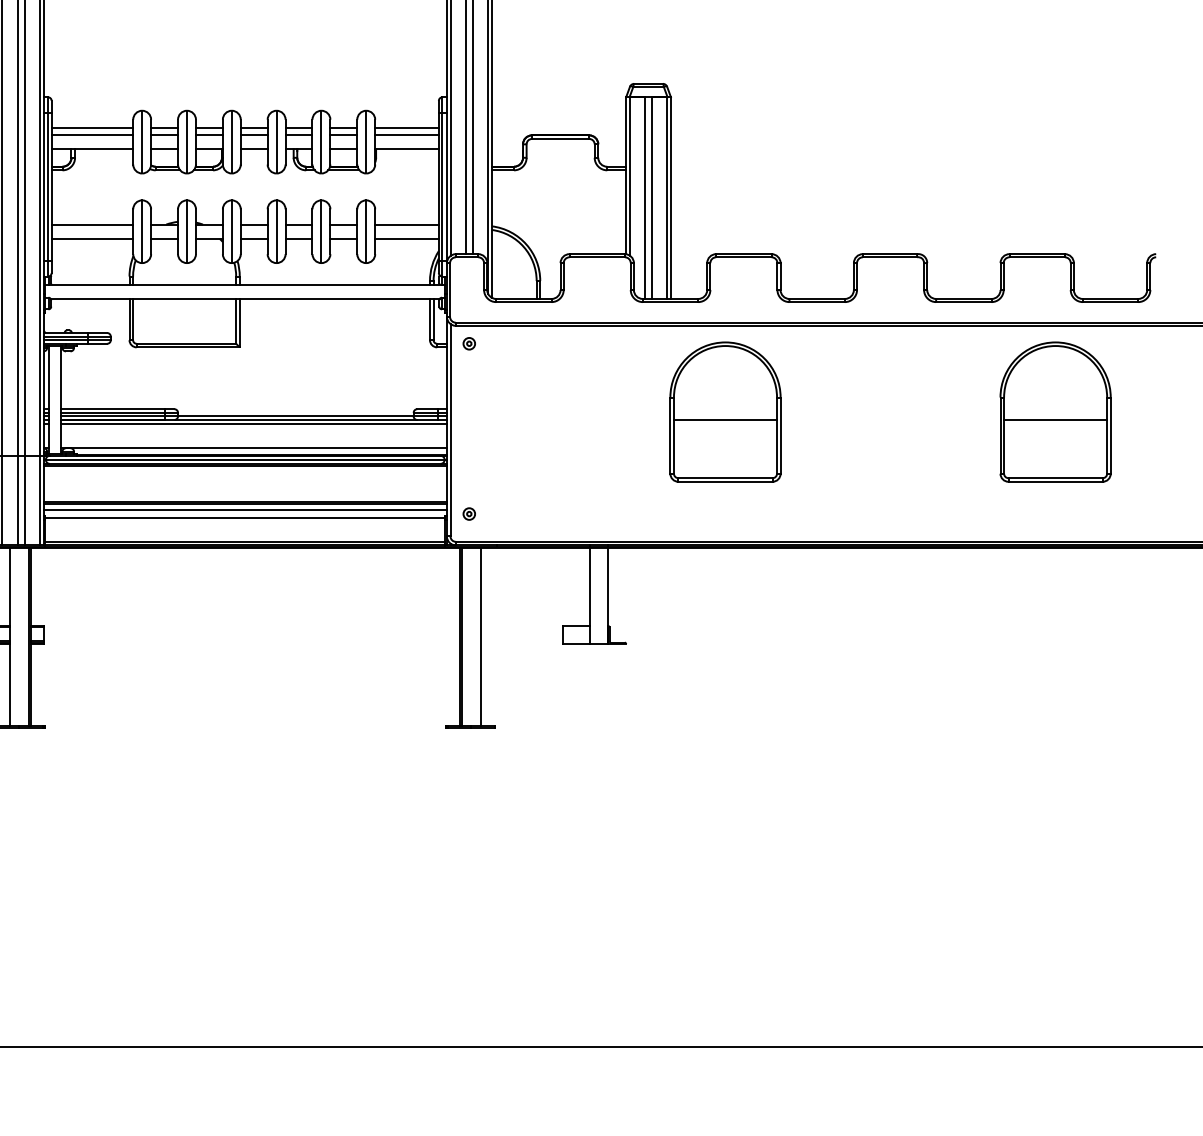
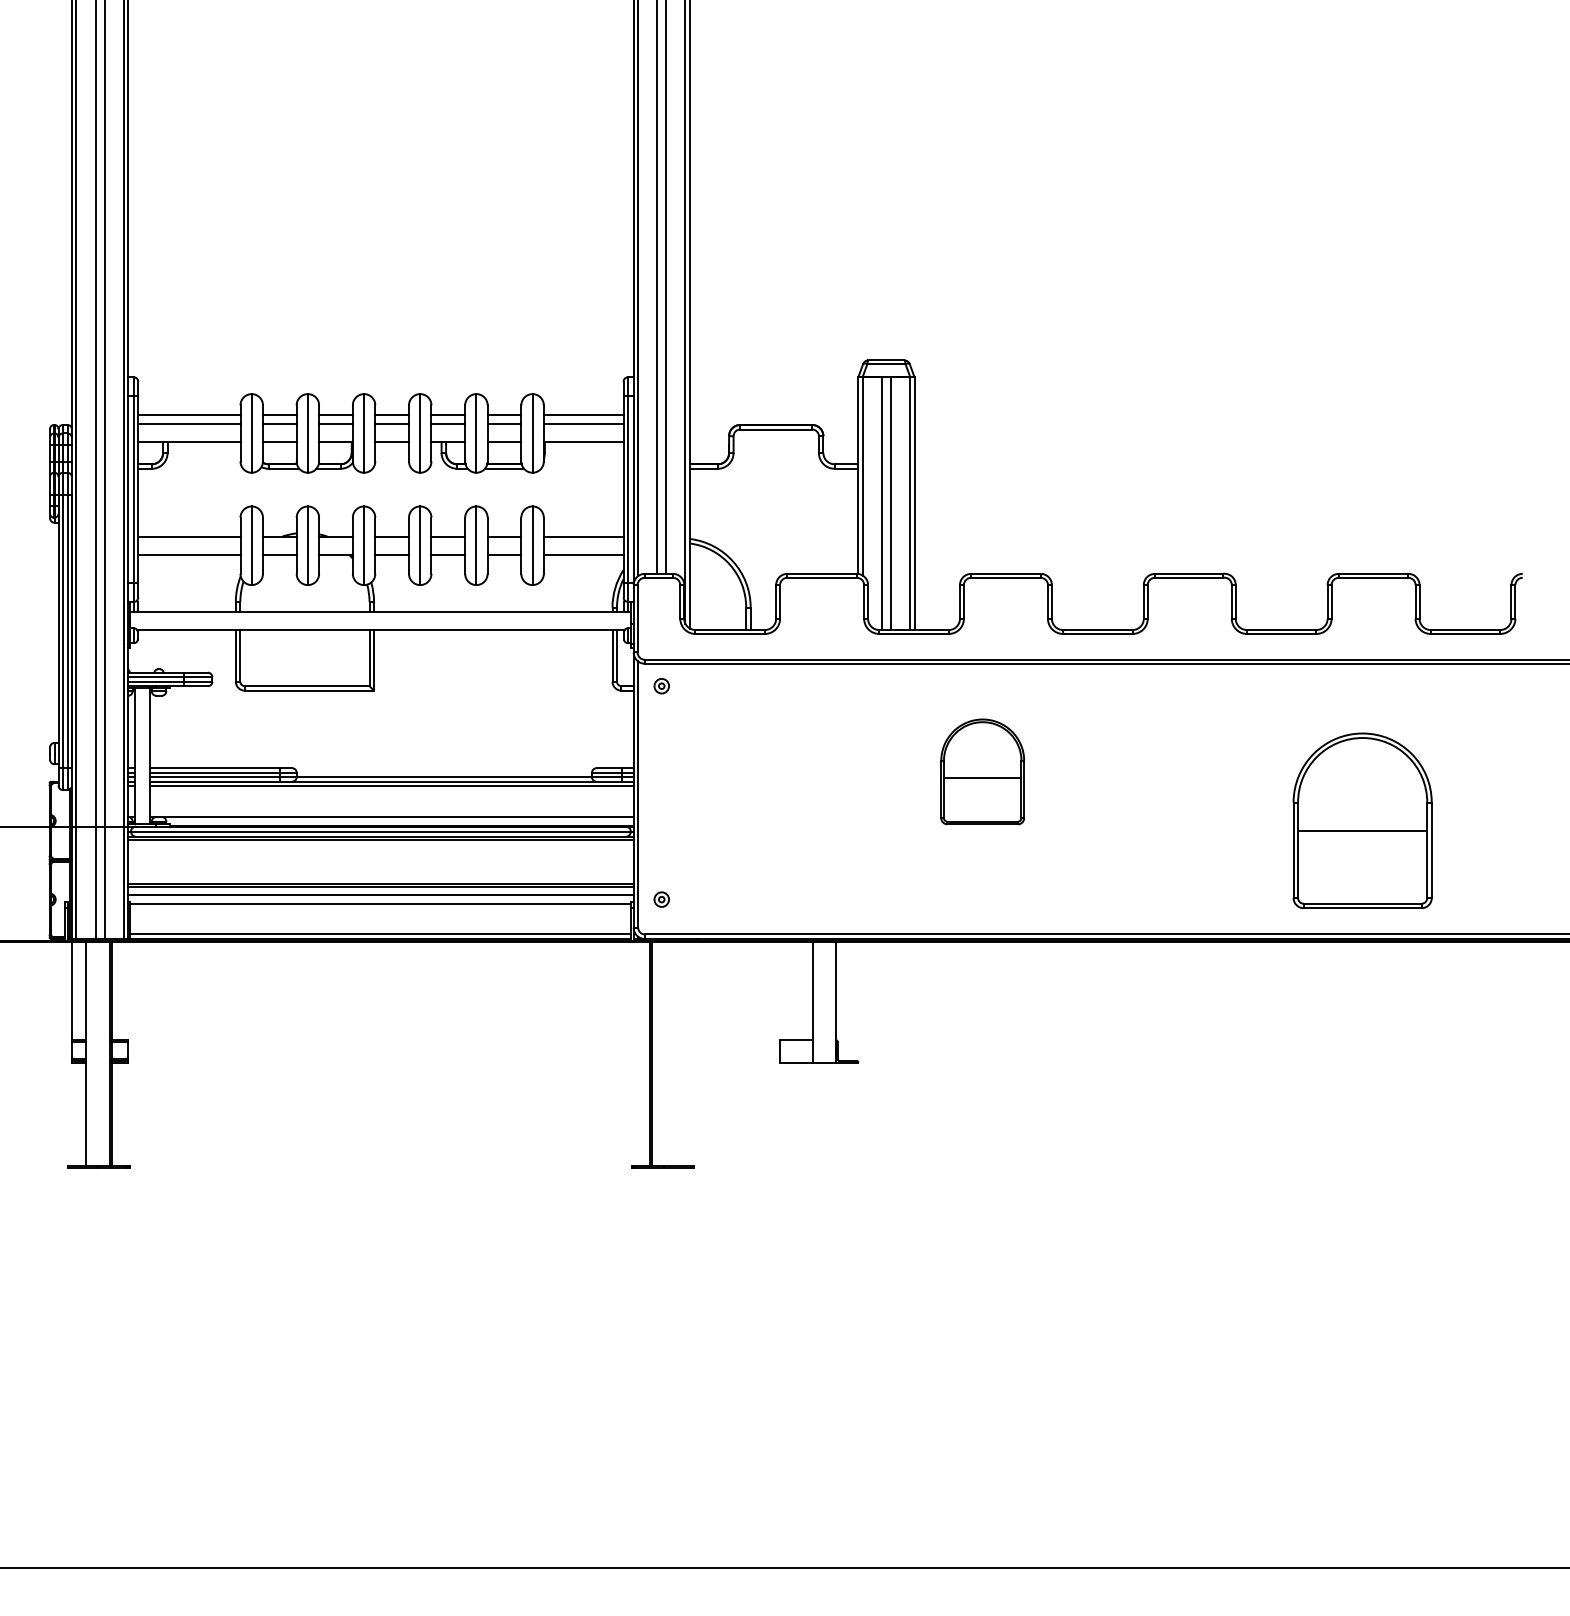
part: (725, 411) -> (982, 771), size x0.6
part: (1055, 411) -> (1362, 820), moved
line: (480, 636) -> (675, 1053), removed

